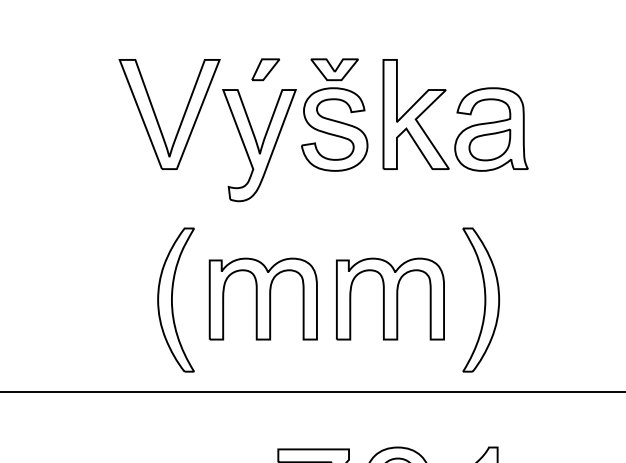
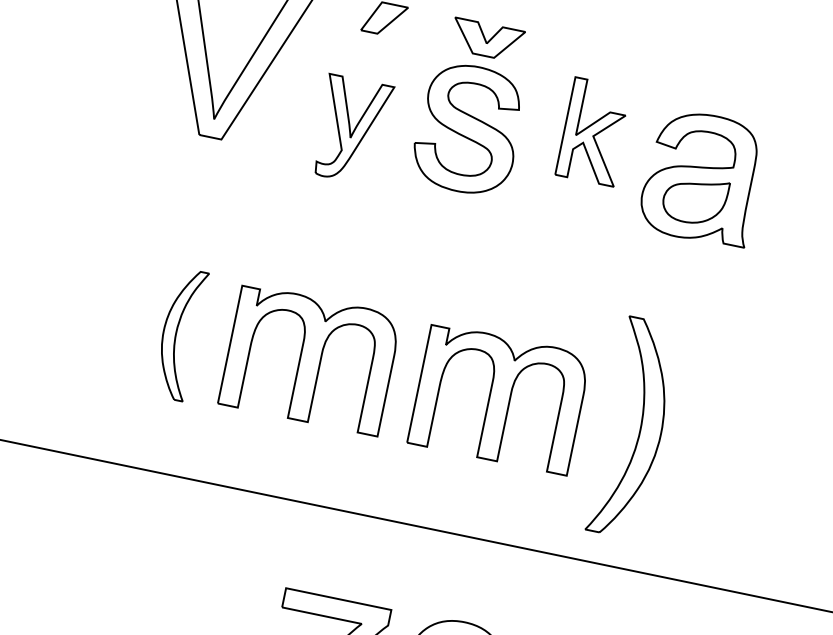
part: (415, 114) -> (593, 131), size x0.6
part: (259, 145) -> (351, 129), size x0.6
part: (175, 299) -> (179, 333), size x0.6

